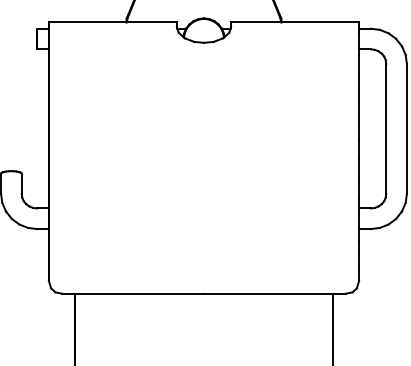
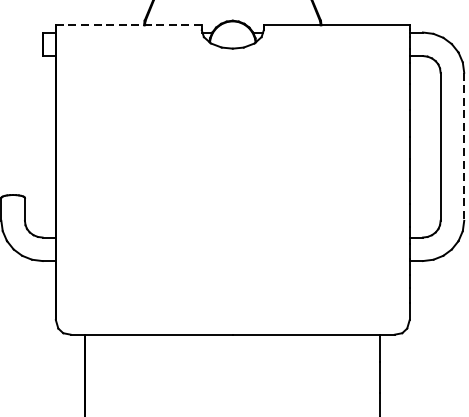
line: (112, 22) -> (128, 25), solid -> dashed
line: (406, 128) -> (463, 146), solid -> dashed

